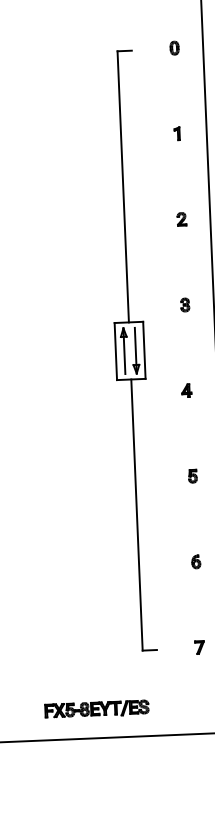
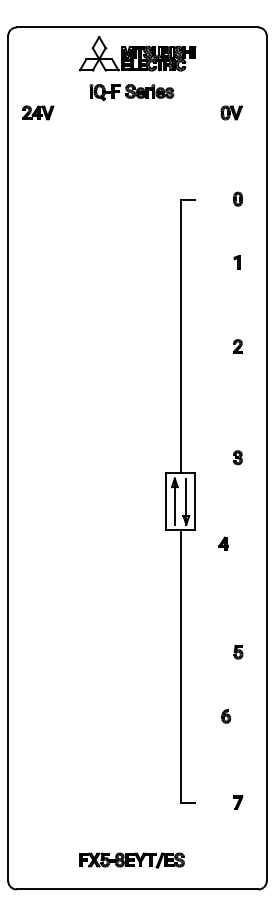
part: (176, 133) -> (236, 262), moved
part: (181, 219) -> (237, 346), moved
part: (186, 390) -> (223, 543), moved
part: (192, 475) -> (238, 651), moved
part: (196, 561) -> (226, 716), moved

